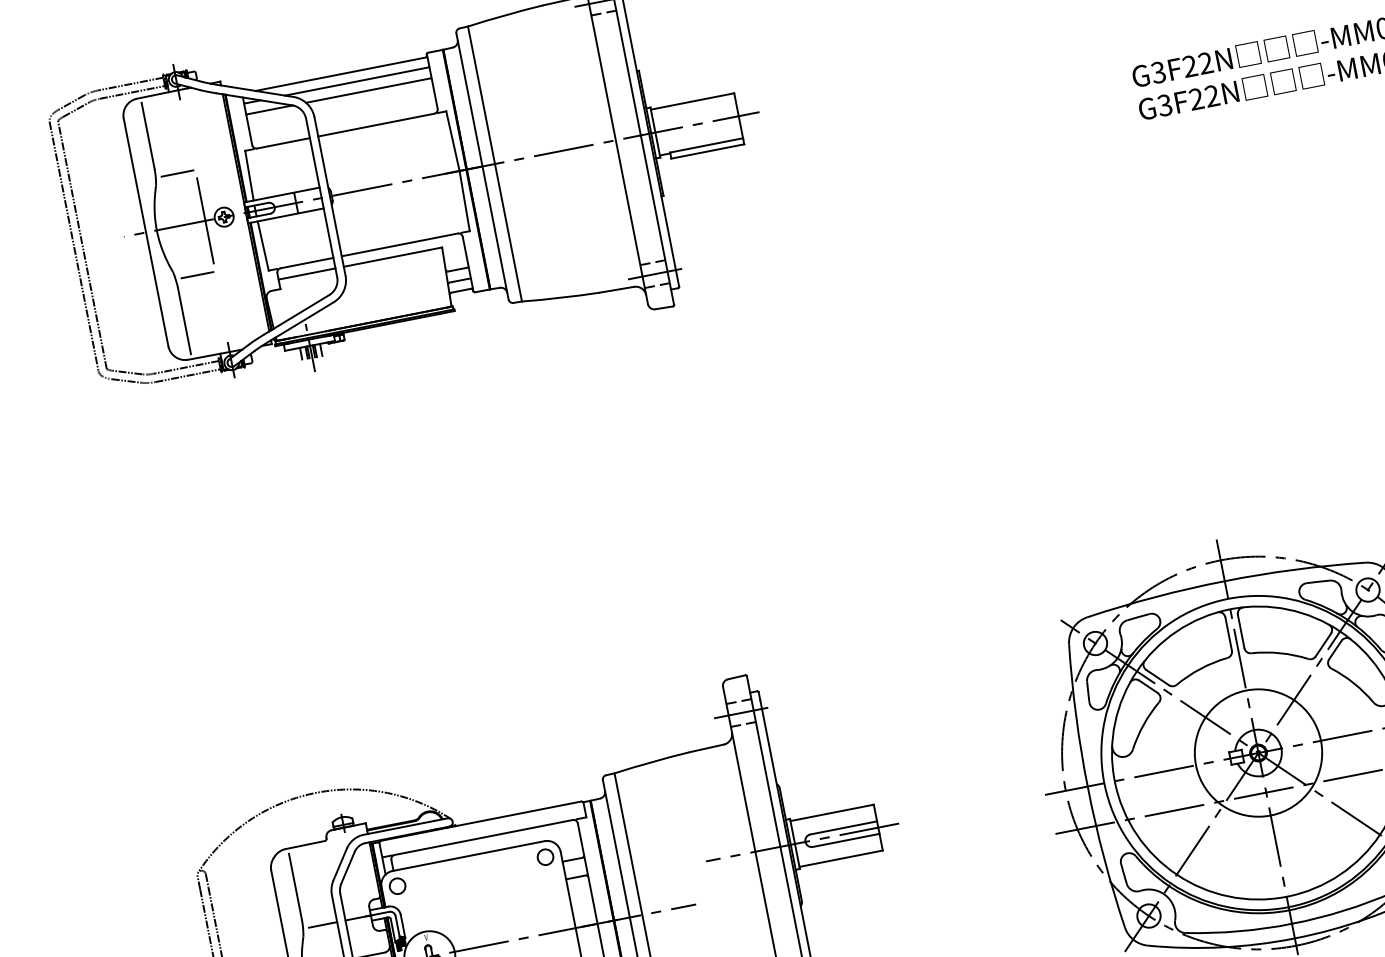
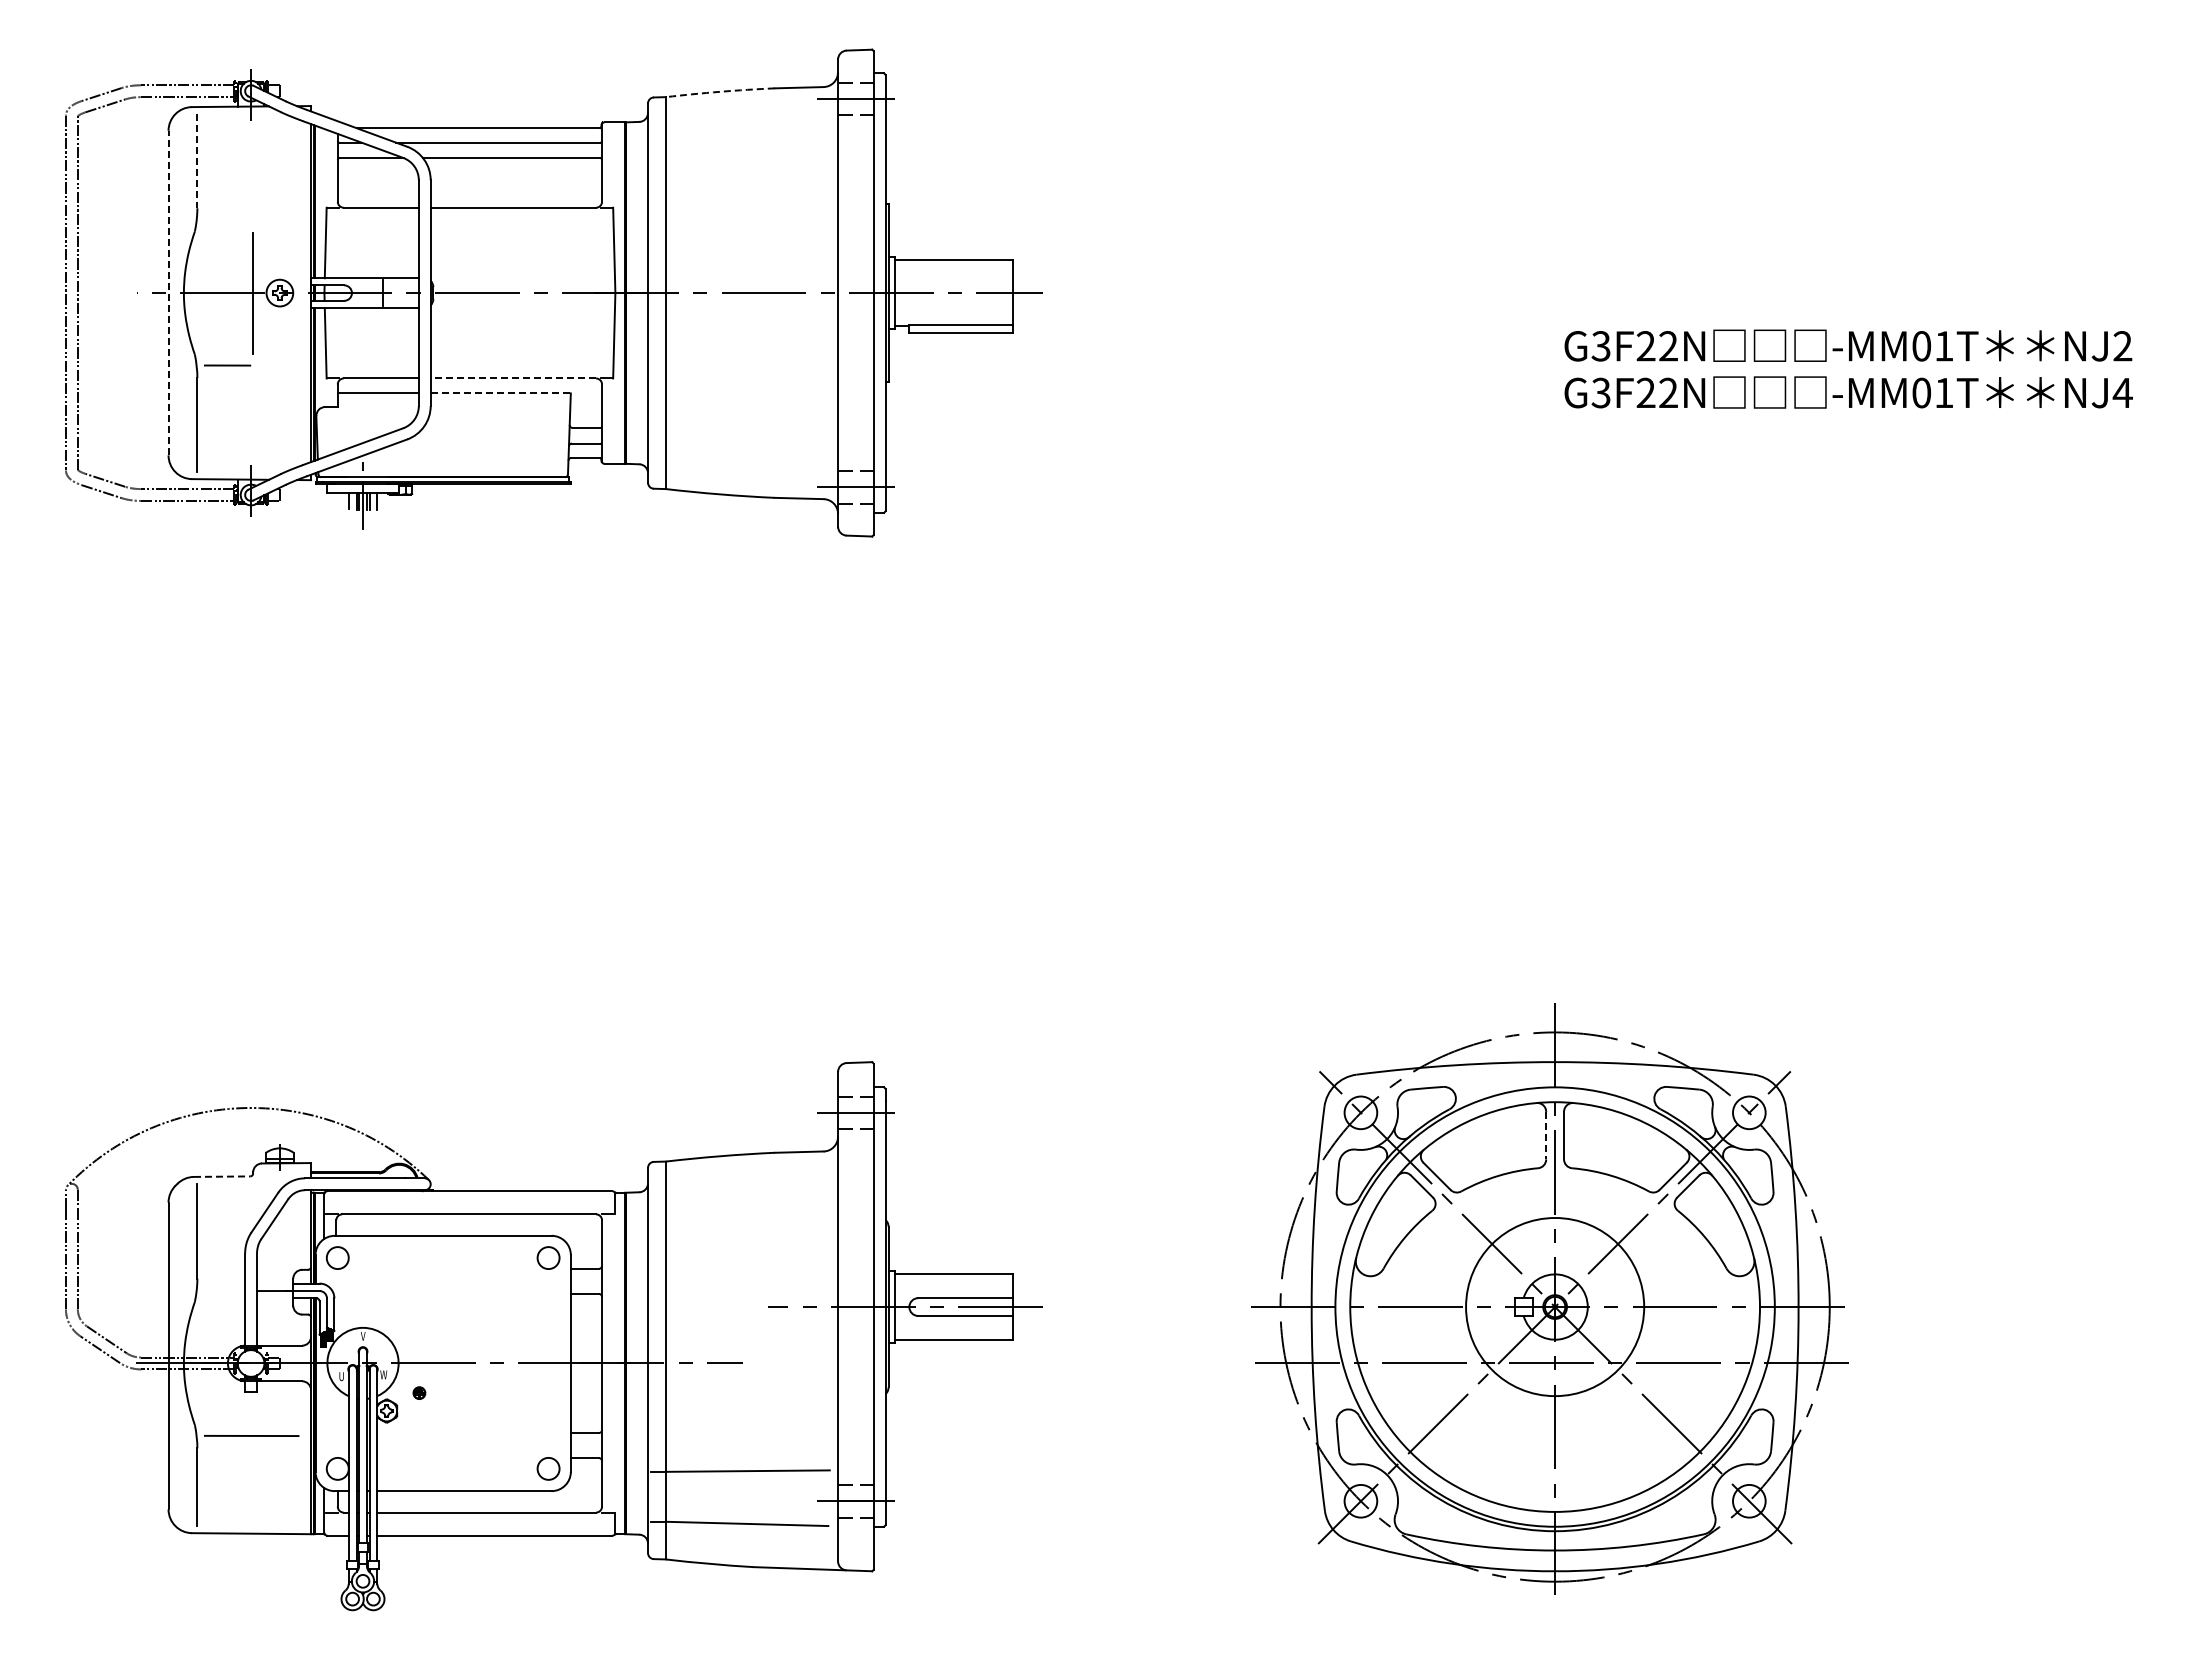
arc: (505, 15) -> (720, 91), solid -> dashed
line: (148, 136) -> (197, 161), solid -> dashed
line: (177, 173) -> (227, 220), removed
line: (145, 232) -> (168, 292), solid -> dashed
line: (399, 244) -> (513, 378), solid -> dashed
line: (393, 257) -> (501, 393), solid -> dashed
line: (1228, 633) -> (1546, 1135), solid -> dashed
line: (305, 844) -> (222, 1176), solid -> dashed
line: (322, 925) -> (224, 1291), removed

